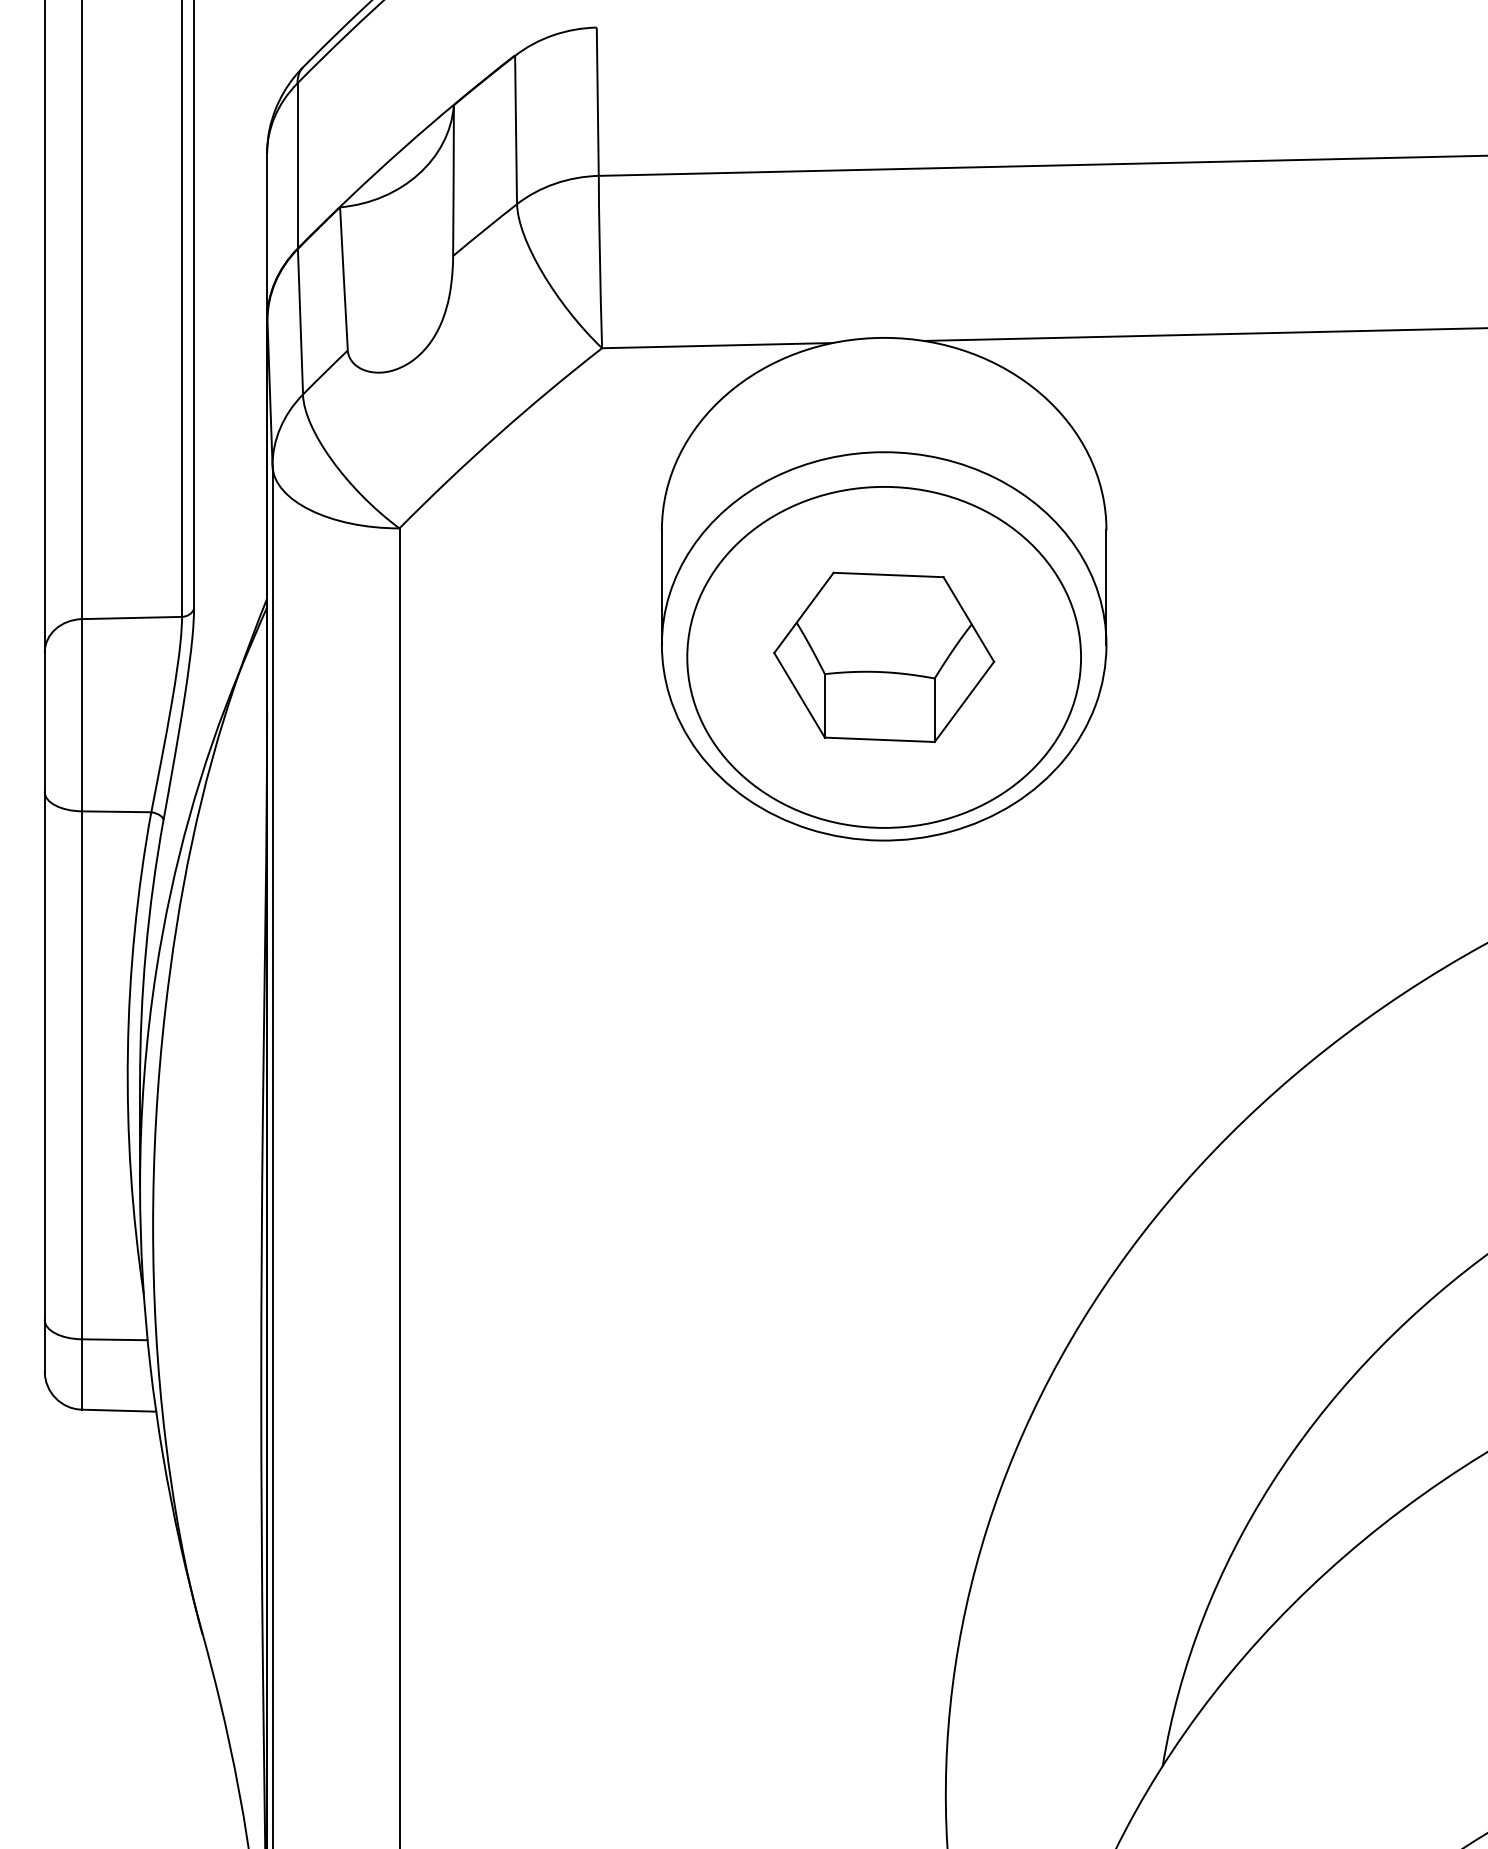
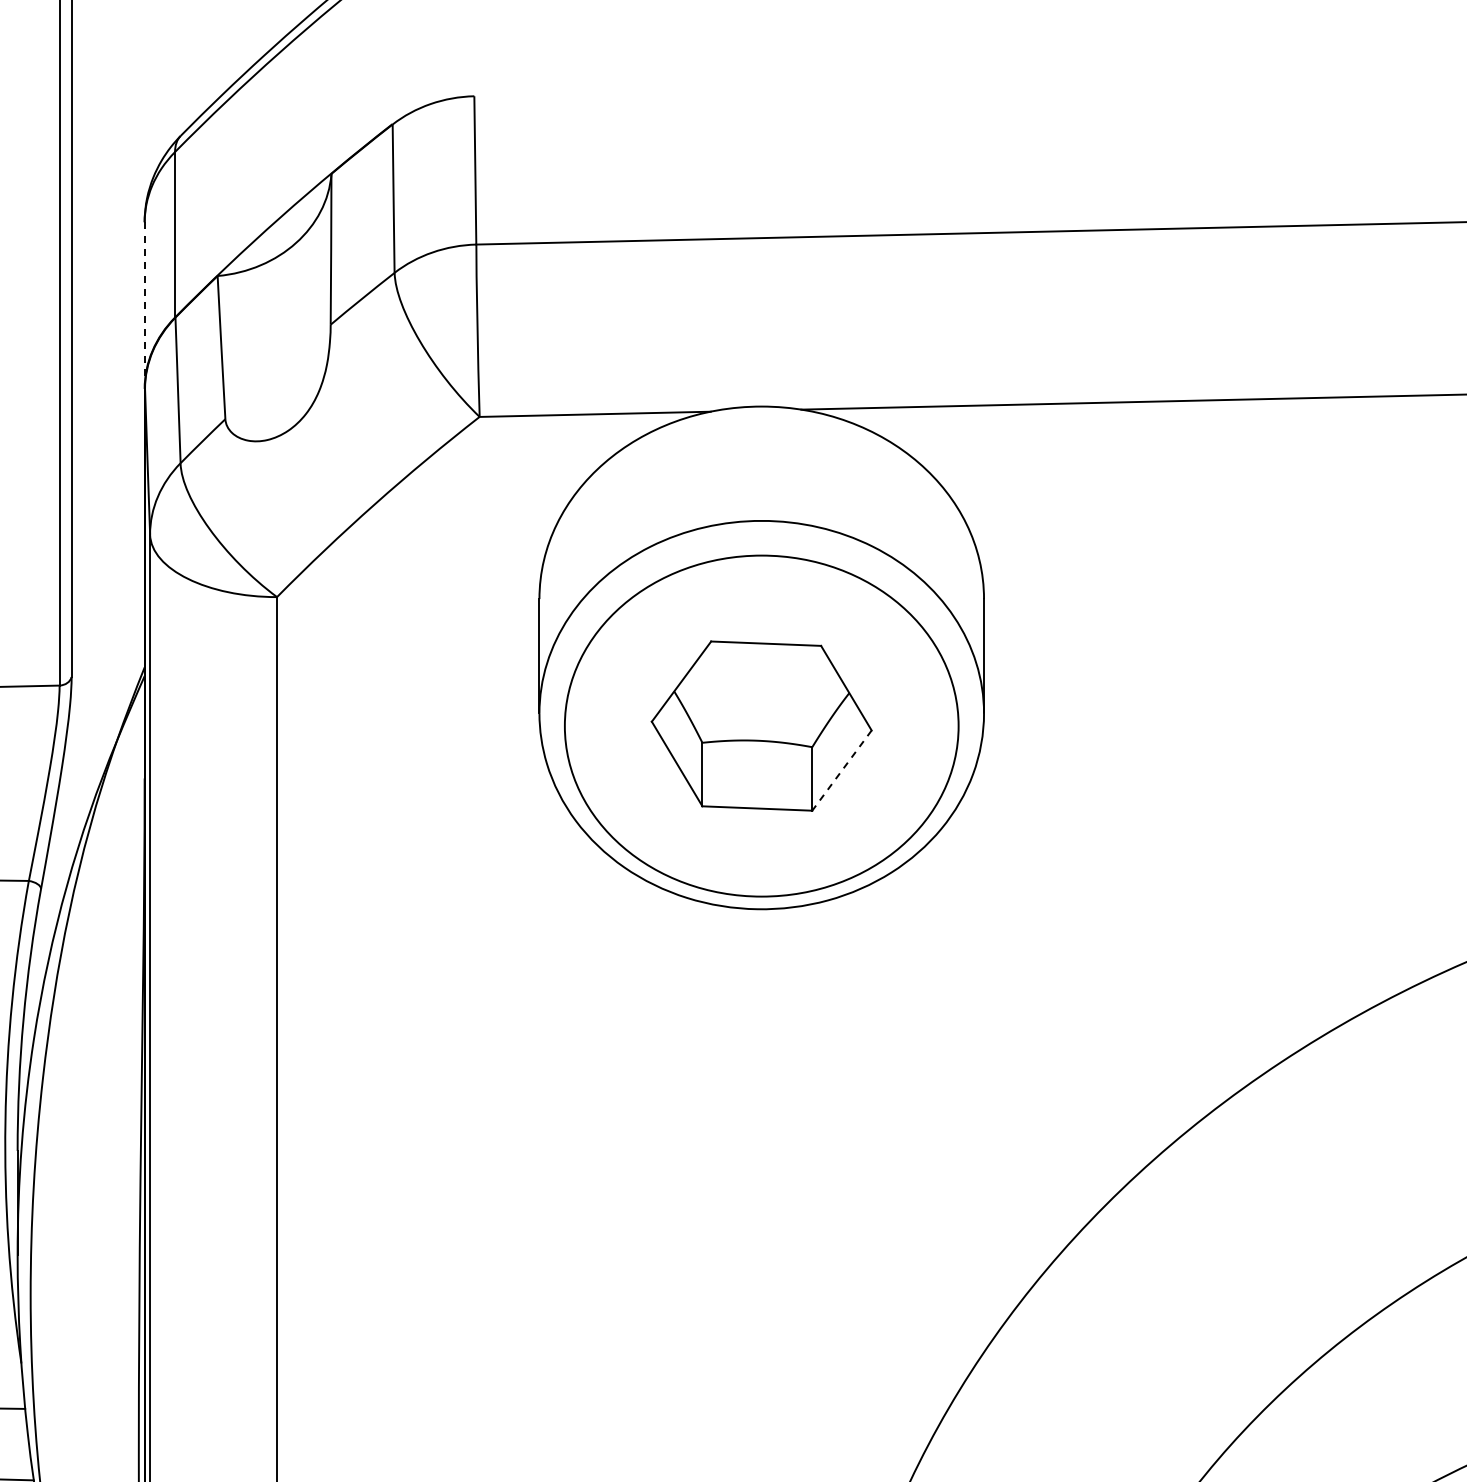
line: (267, 237) -> (145, 306), solid -> dashed
line: (964, 701) -> (842, 770), solid -> dashed

